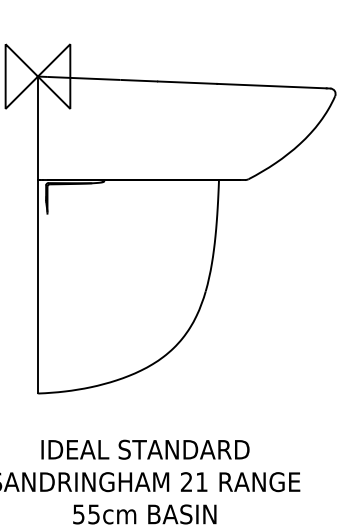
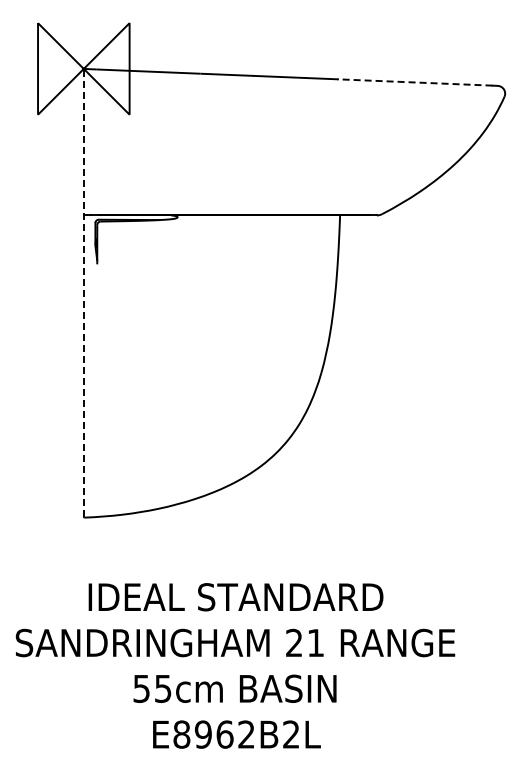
line: (271, 86) -> (414, 82), solid -> dashed
line: (37, 234) -> (83, 292), solid -> dashed

